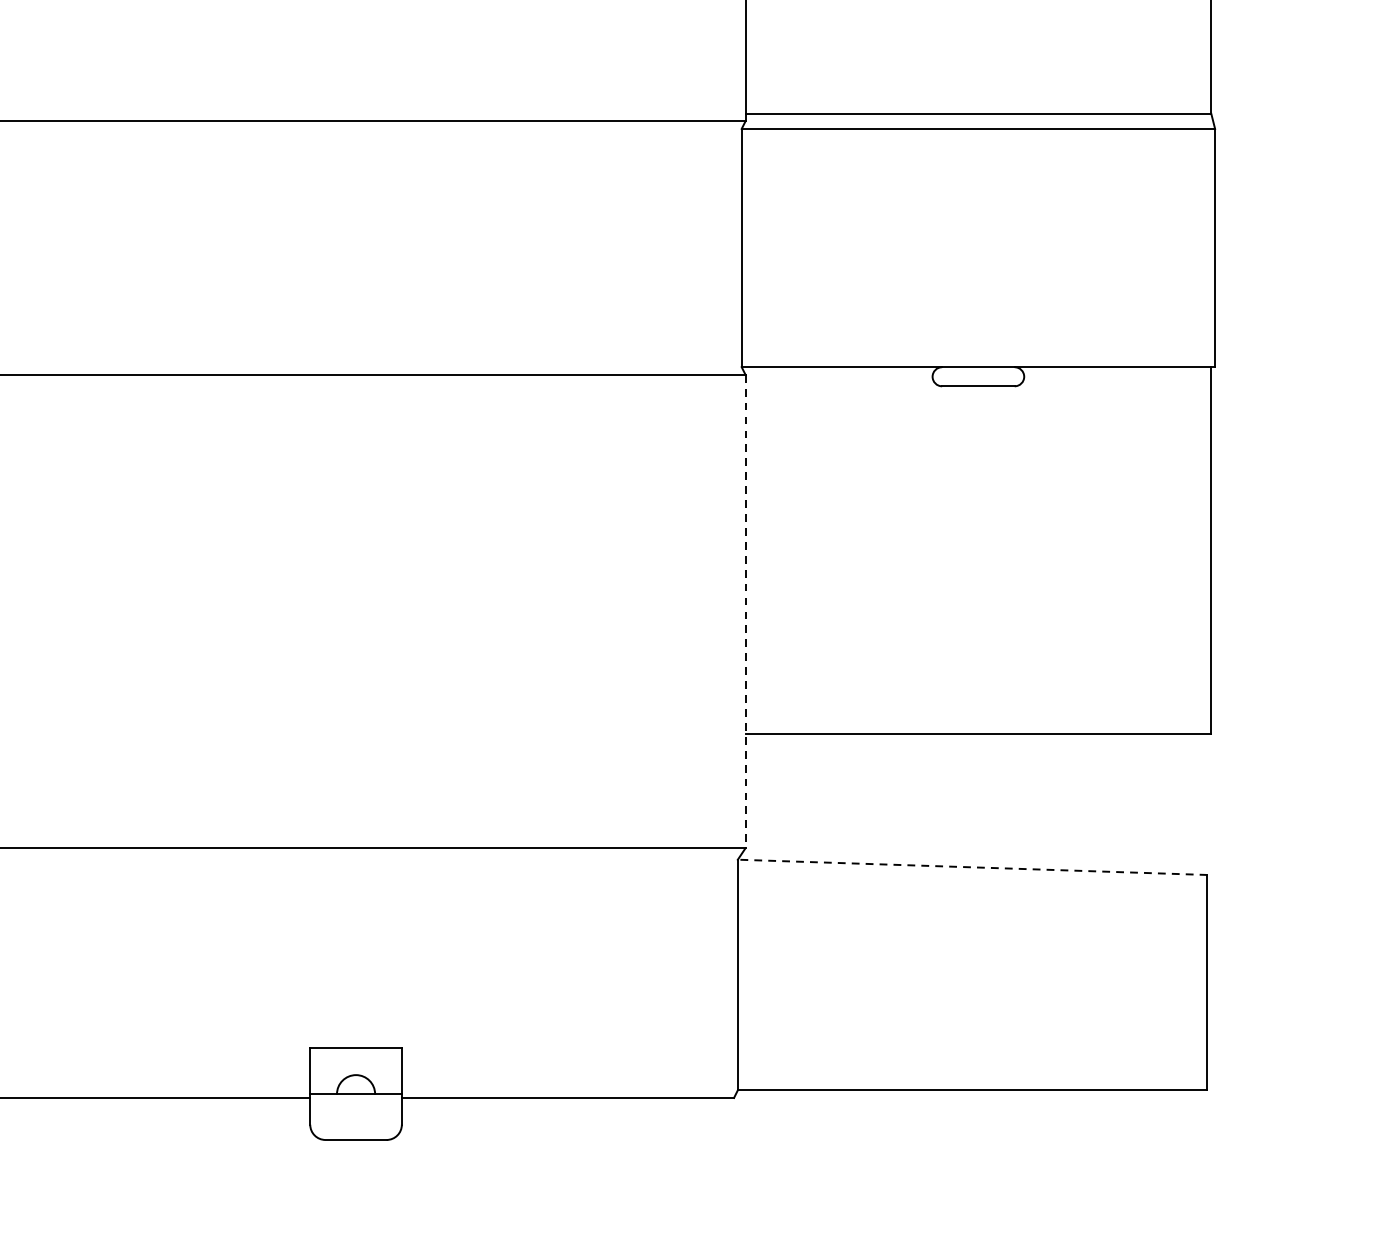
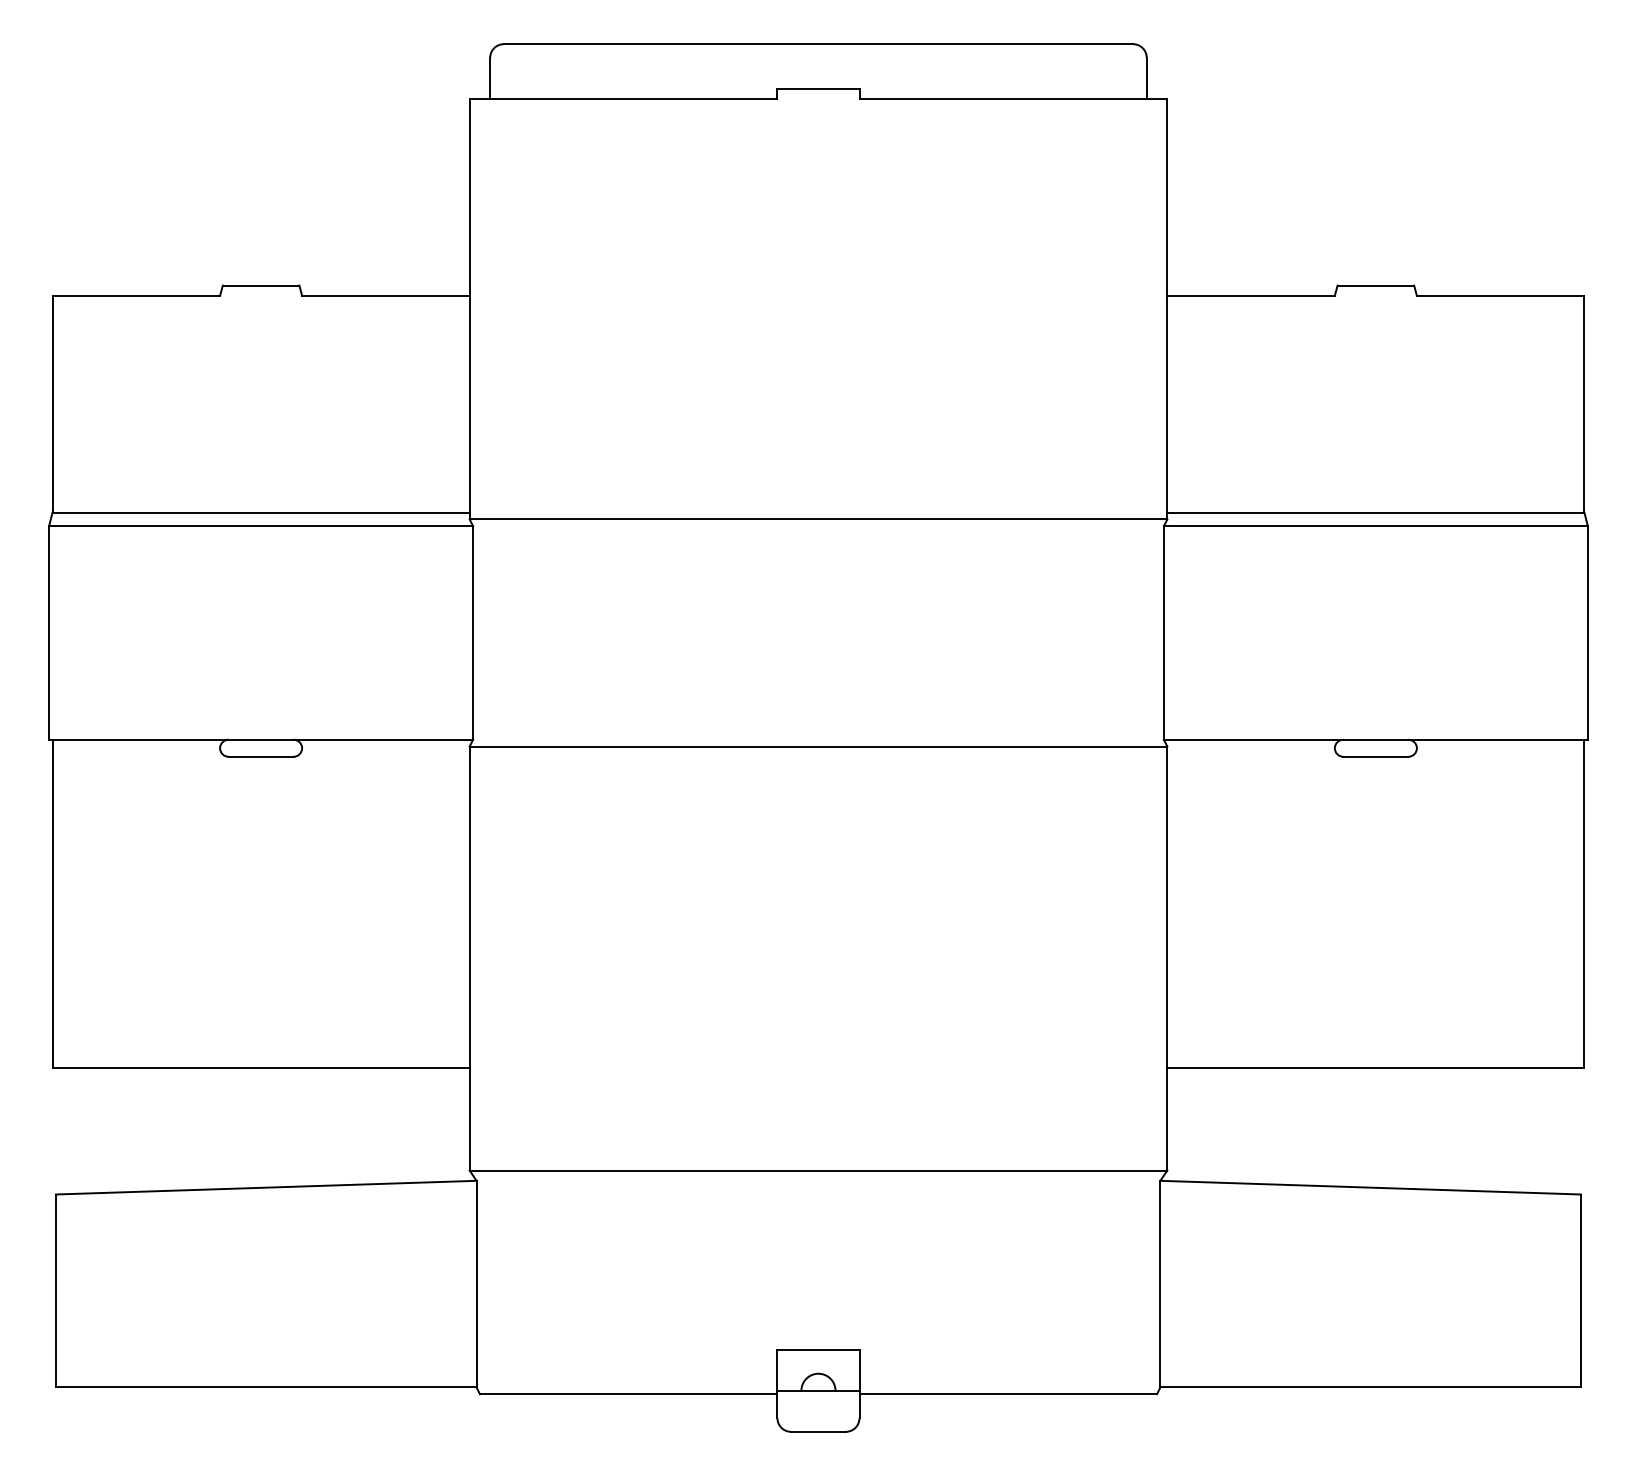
line: (745, 612) -> (1167, 959), dashed -> solid
line: (972, 867) -> (1370, 1187), dashed -> solid

